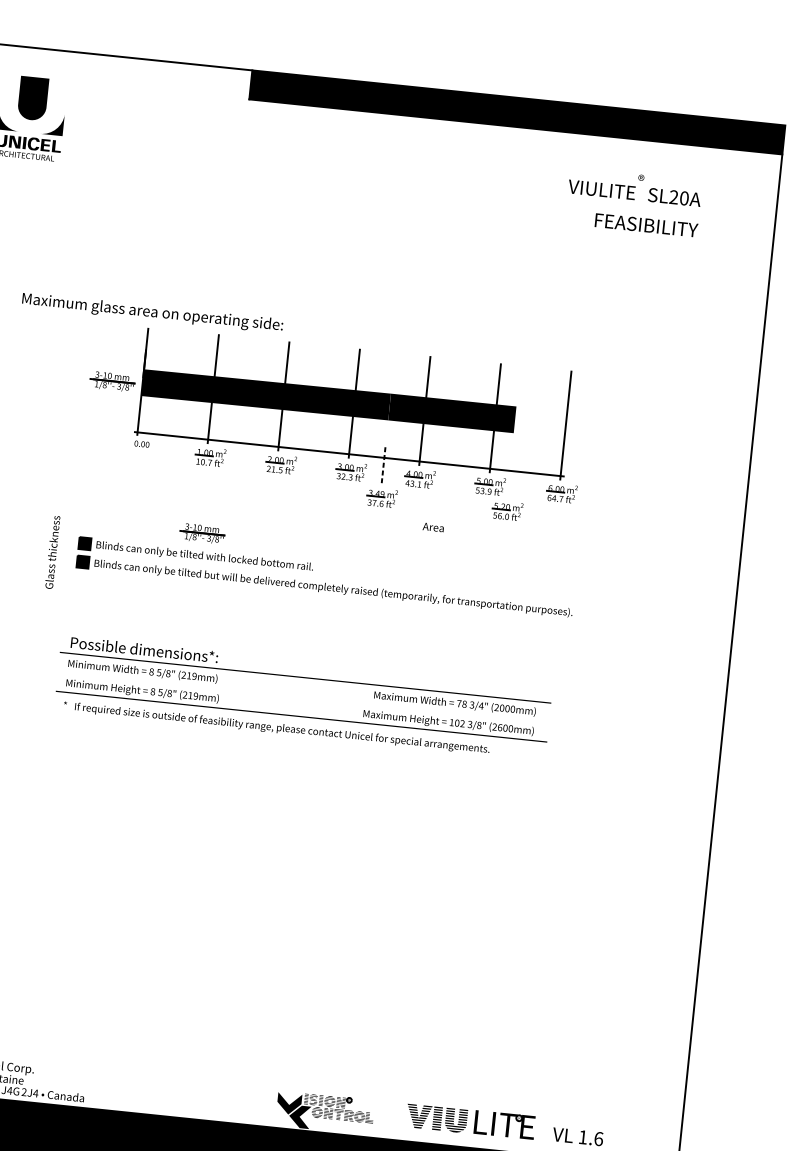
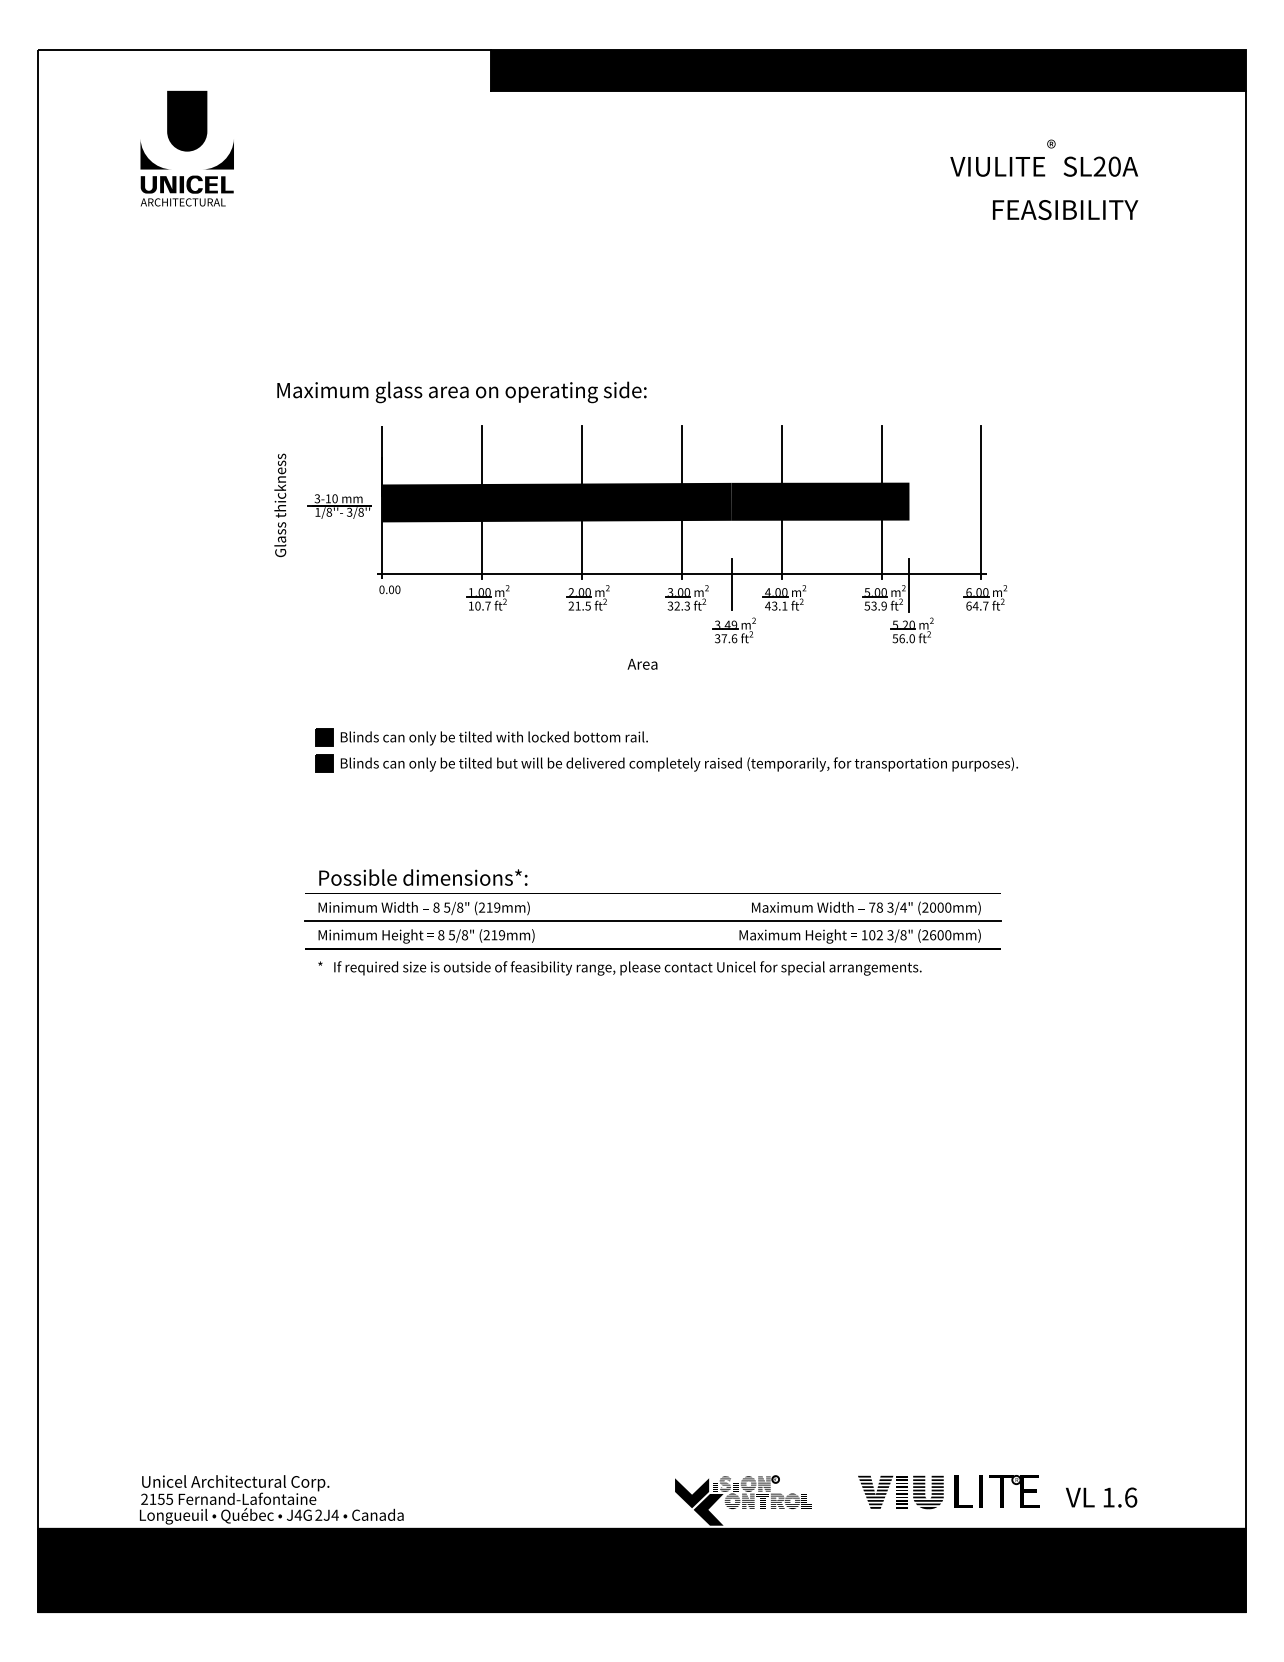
text: (152, 313) -> (461, 392), moved
line: (383, 465) -> (731, 584), dashed -> solid
line: (509, 478) -> (909, 584), added
text: (433, 527) -> (642, 664), moved
part: (202, 533) -> (487, 706), removed
text: (52, 552) -> (280, 505), moved
line: (303, 697) -> (652, 921), added

